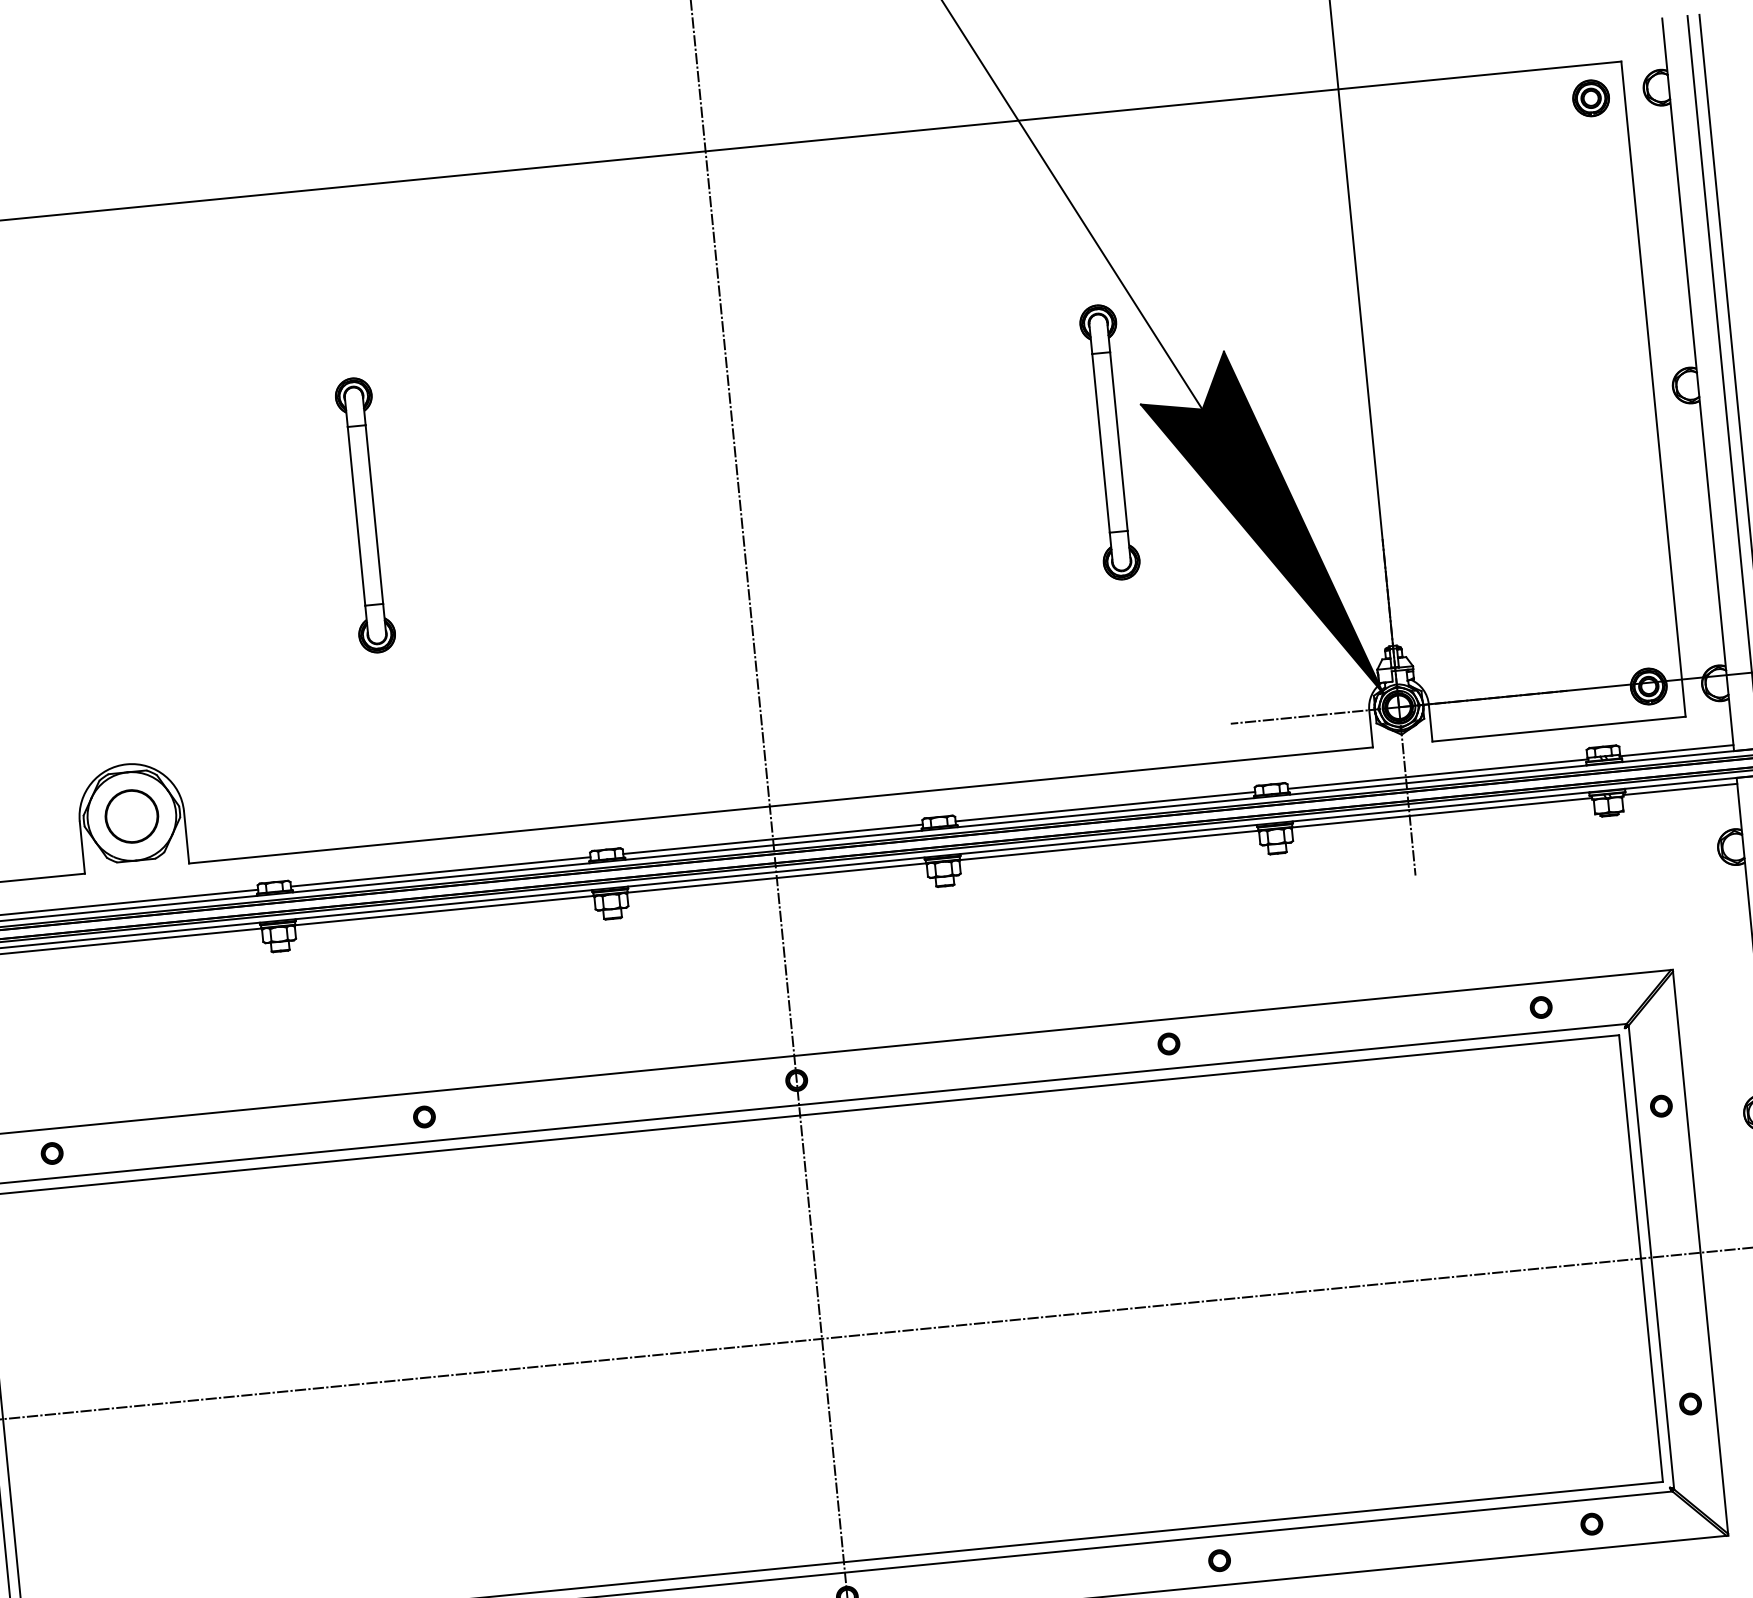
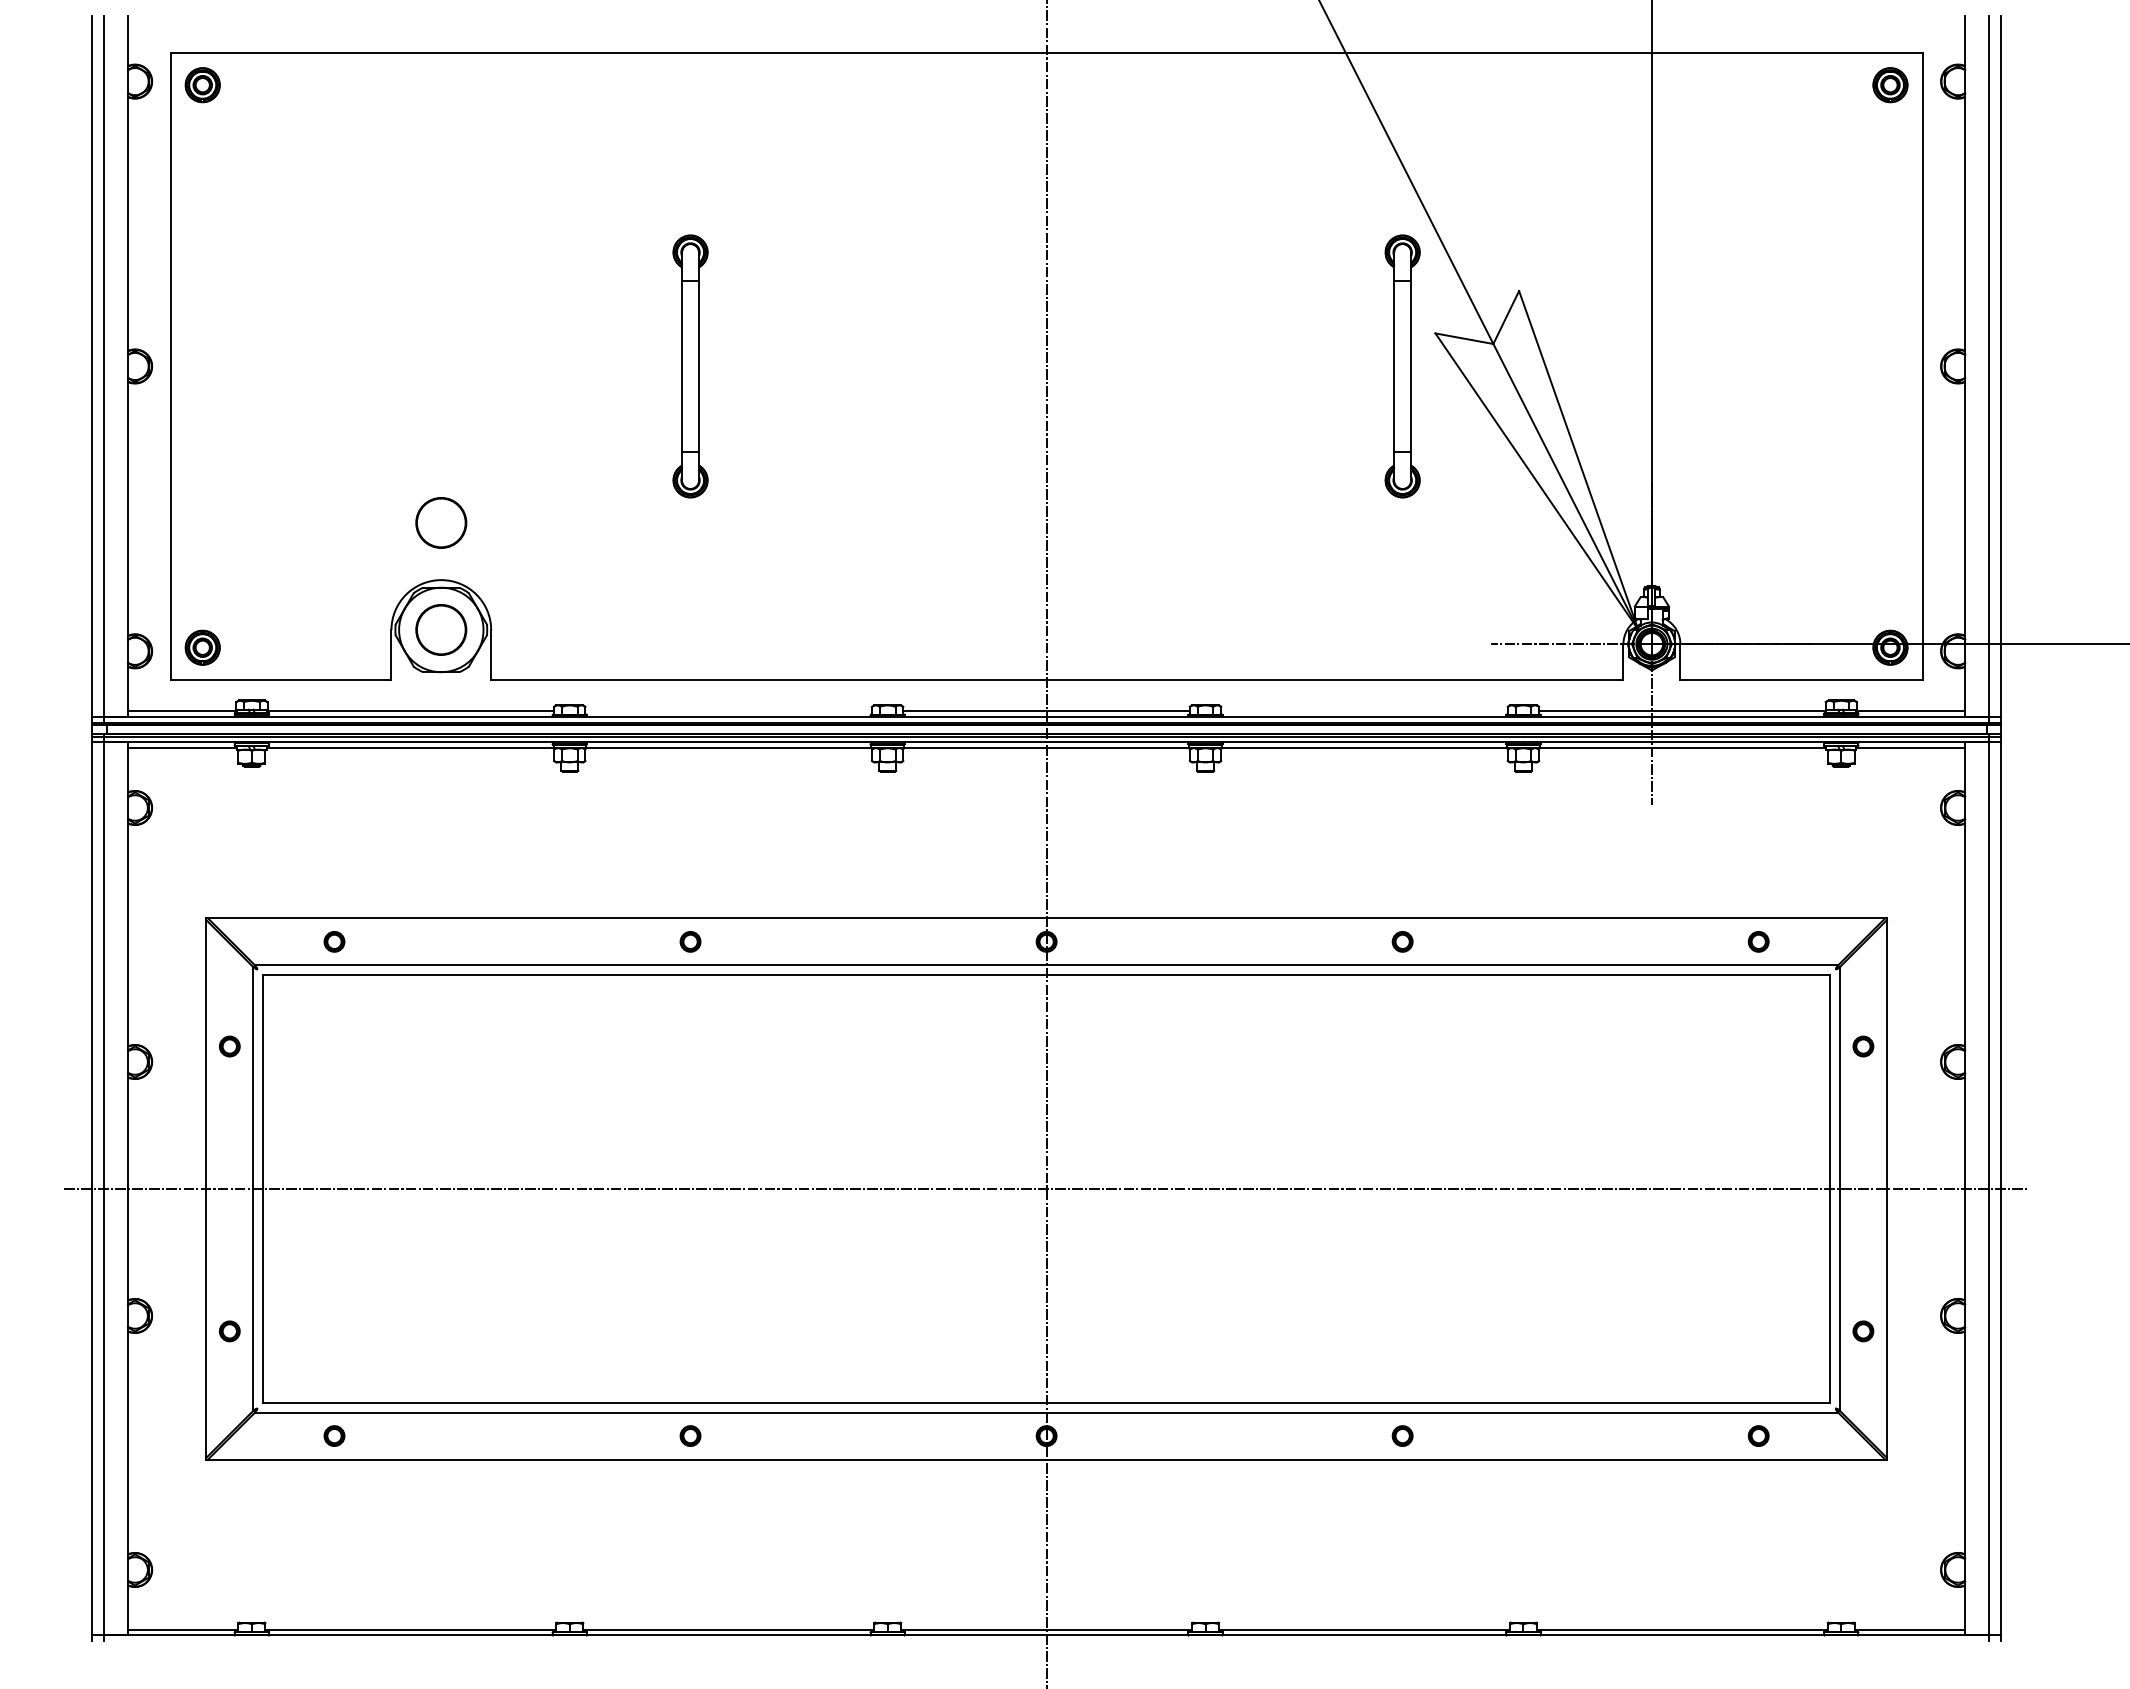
fill: (1259, 527) -> (1536, 460), removed
circle: (121, 704) -> (441, 522), added
line: (1105, 807) -> (1364, 711), removed
line: (440, 872) -> (728, 711), removed

